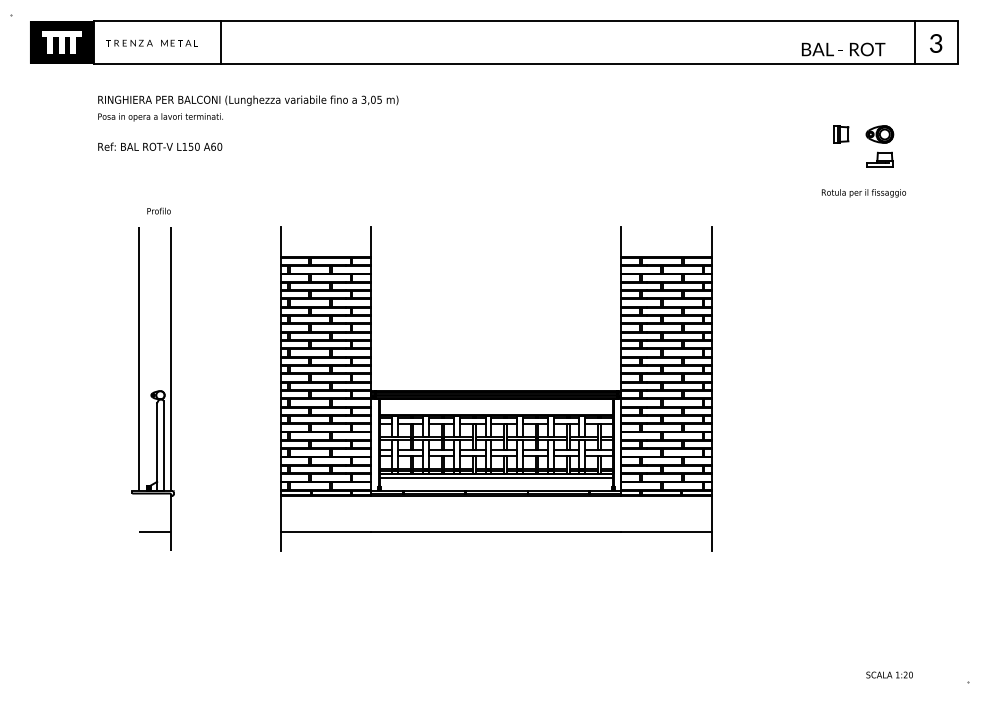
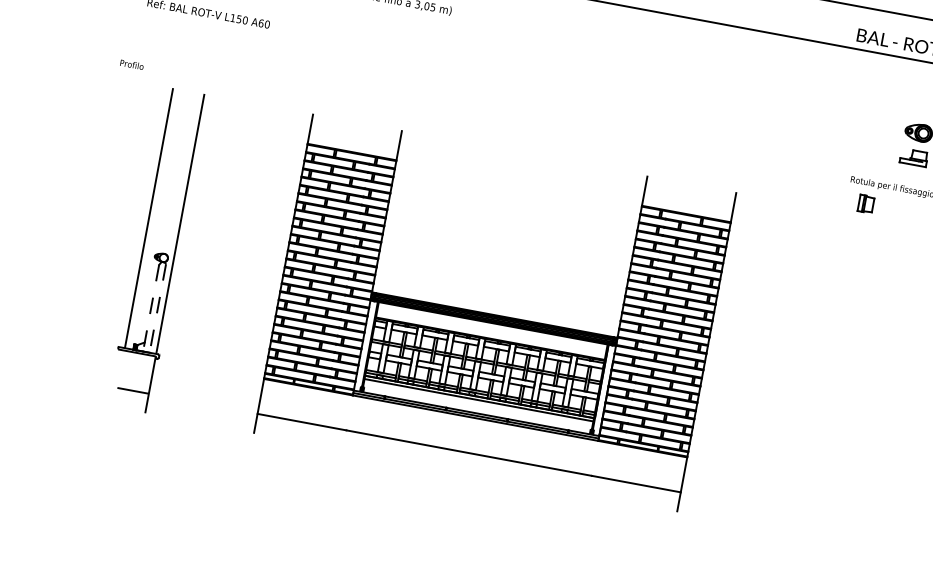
part: (841, 134) -> (866, 204), moved
text: (158, 210) -> (131, 64), moved
line: (163, 446) -> (157, 308), solid -> dashed
line: (157, 447) -> (151, 308), solid -> dashed

